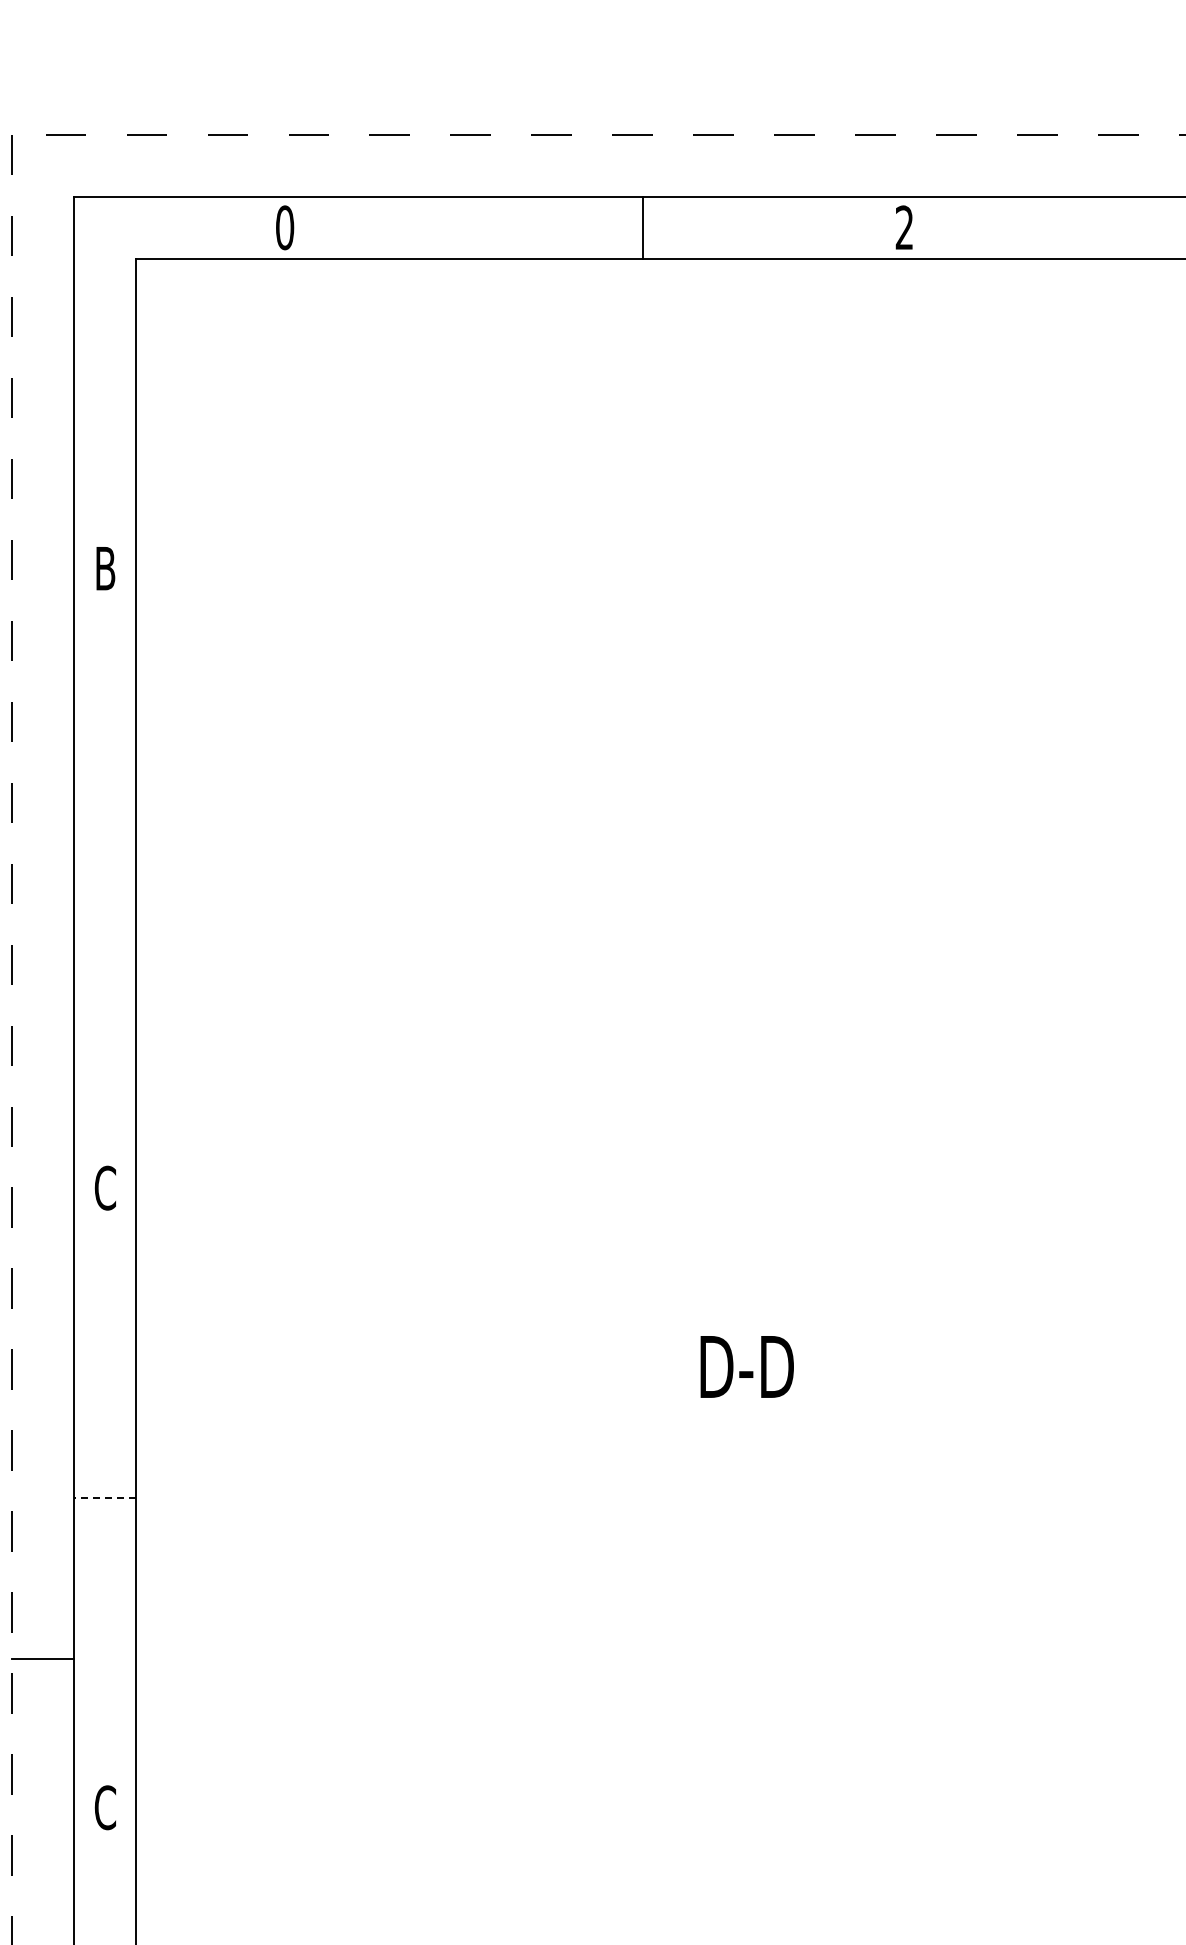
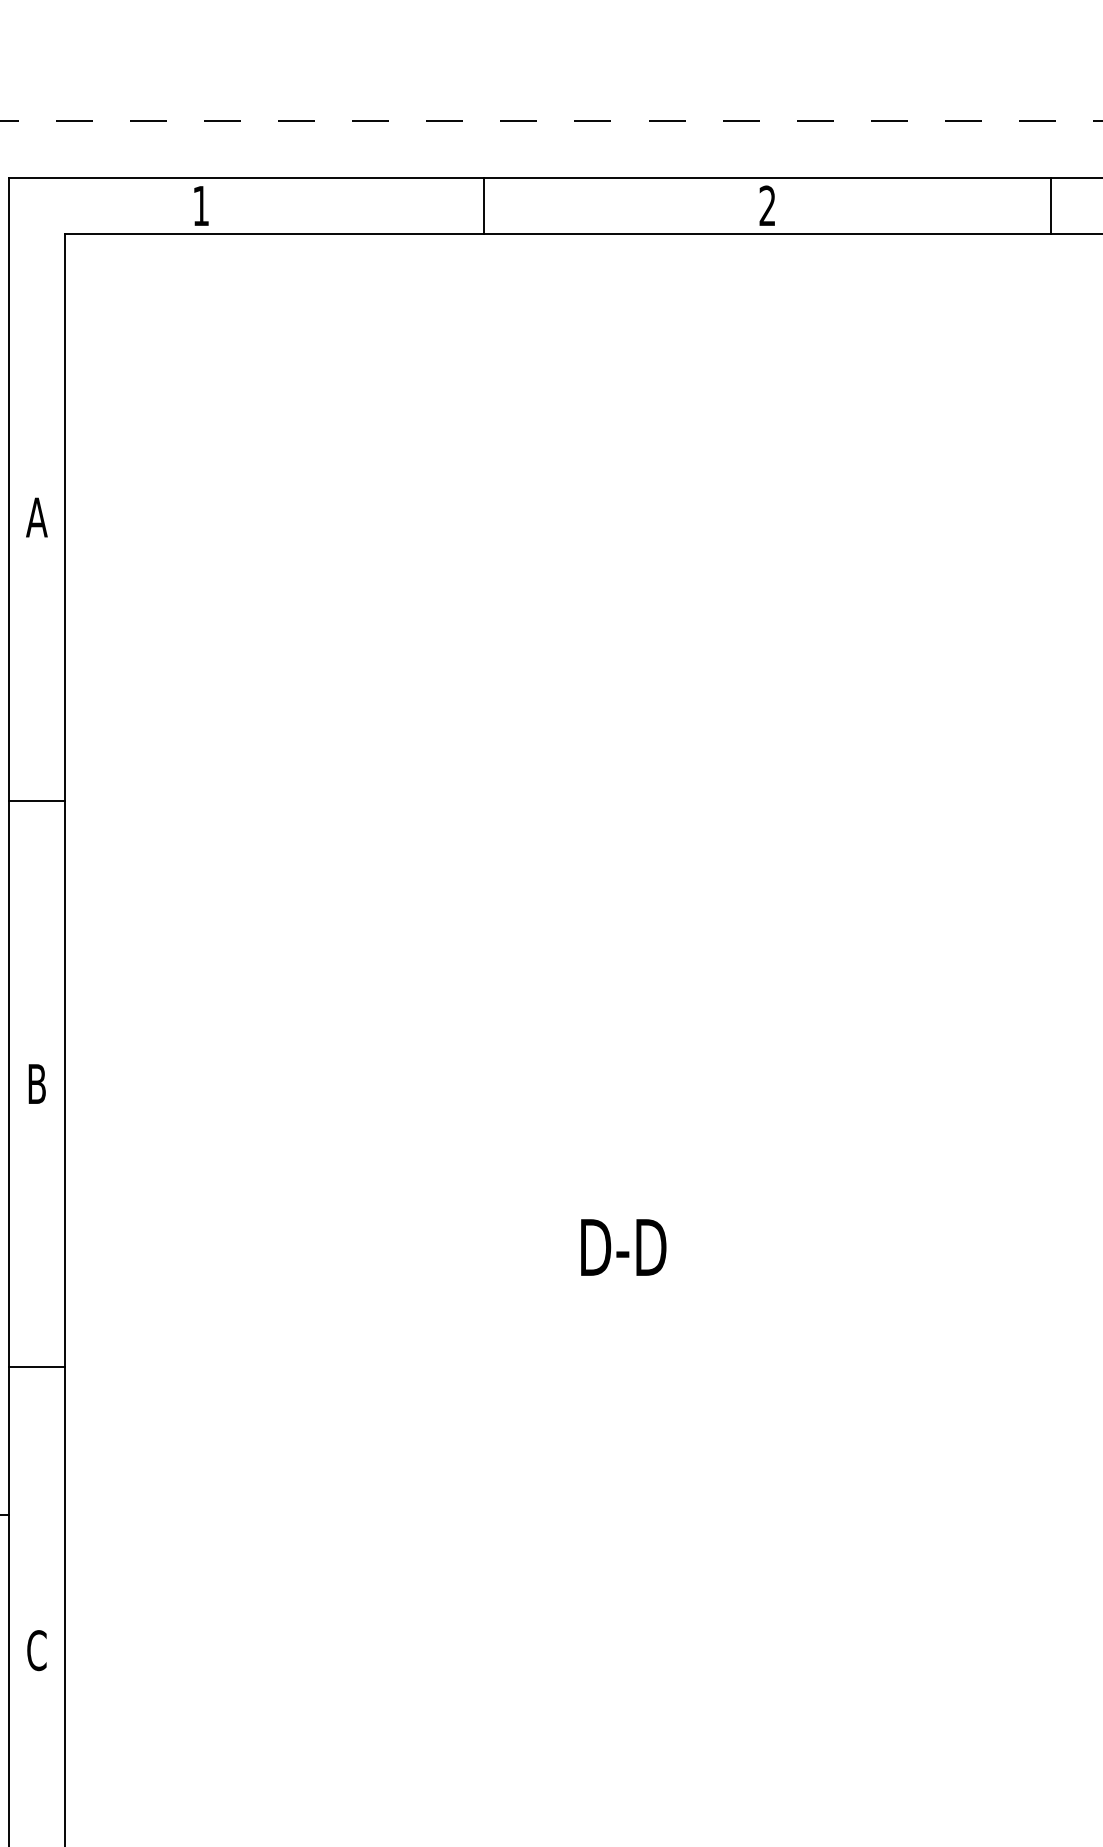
text: (284, 227) -> (200, 205), 0 -> 1
line: (643, 227) -> (484, 205), moved
text: (104, 568) -> (36, 517), B -> A
line: (104, 878) -> (36, 800), added
text: (104, 1187) -> (36, 1083), C -> B
line: (104, 1498) -> (36, 1367), dashed -> solid

